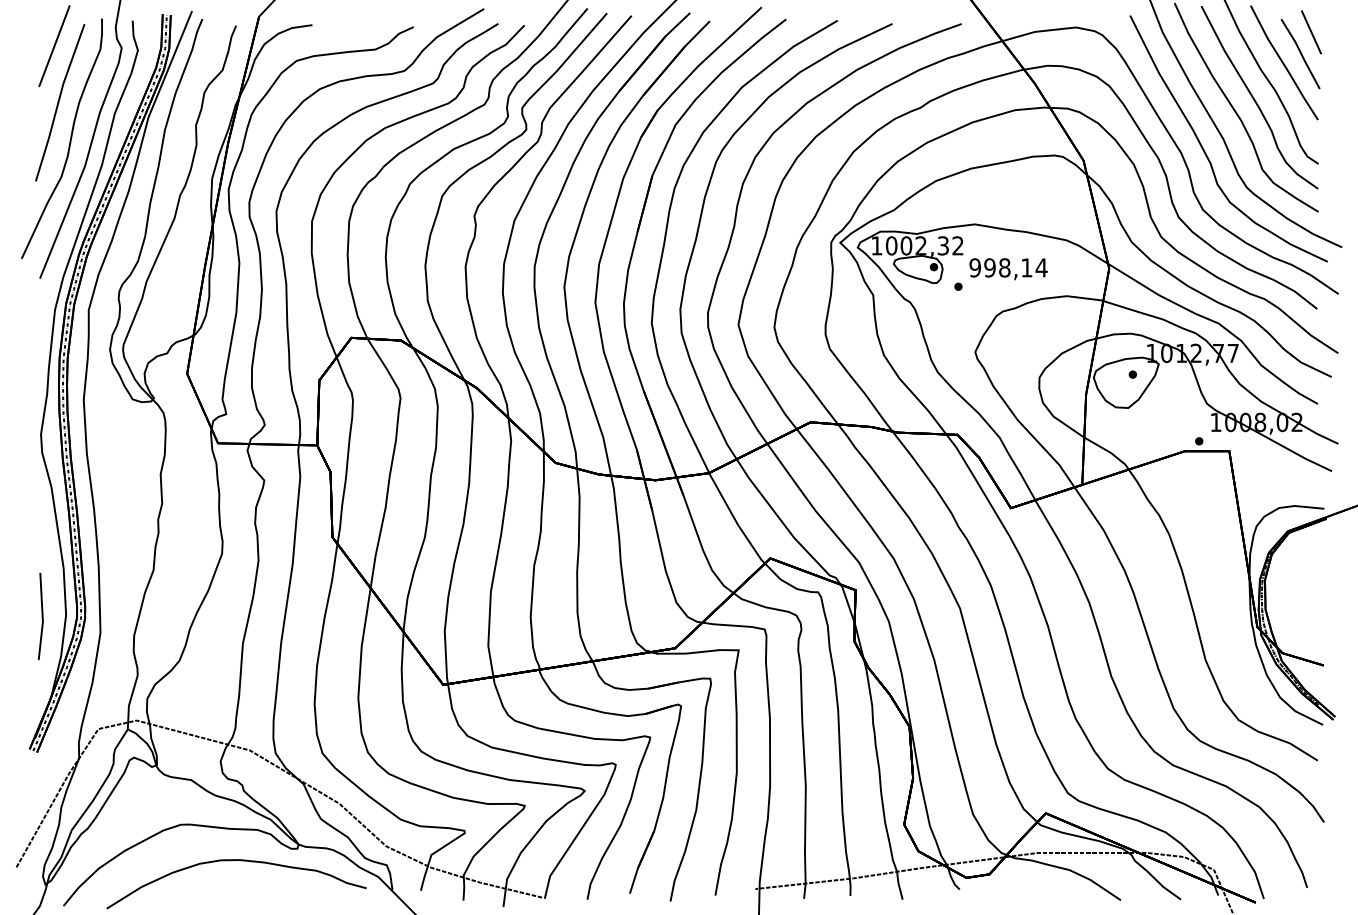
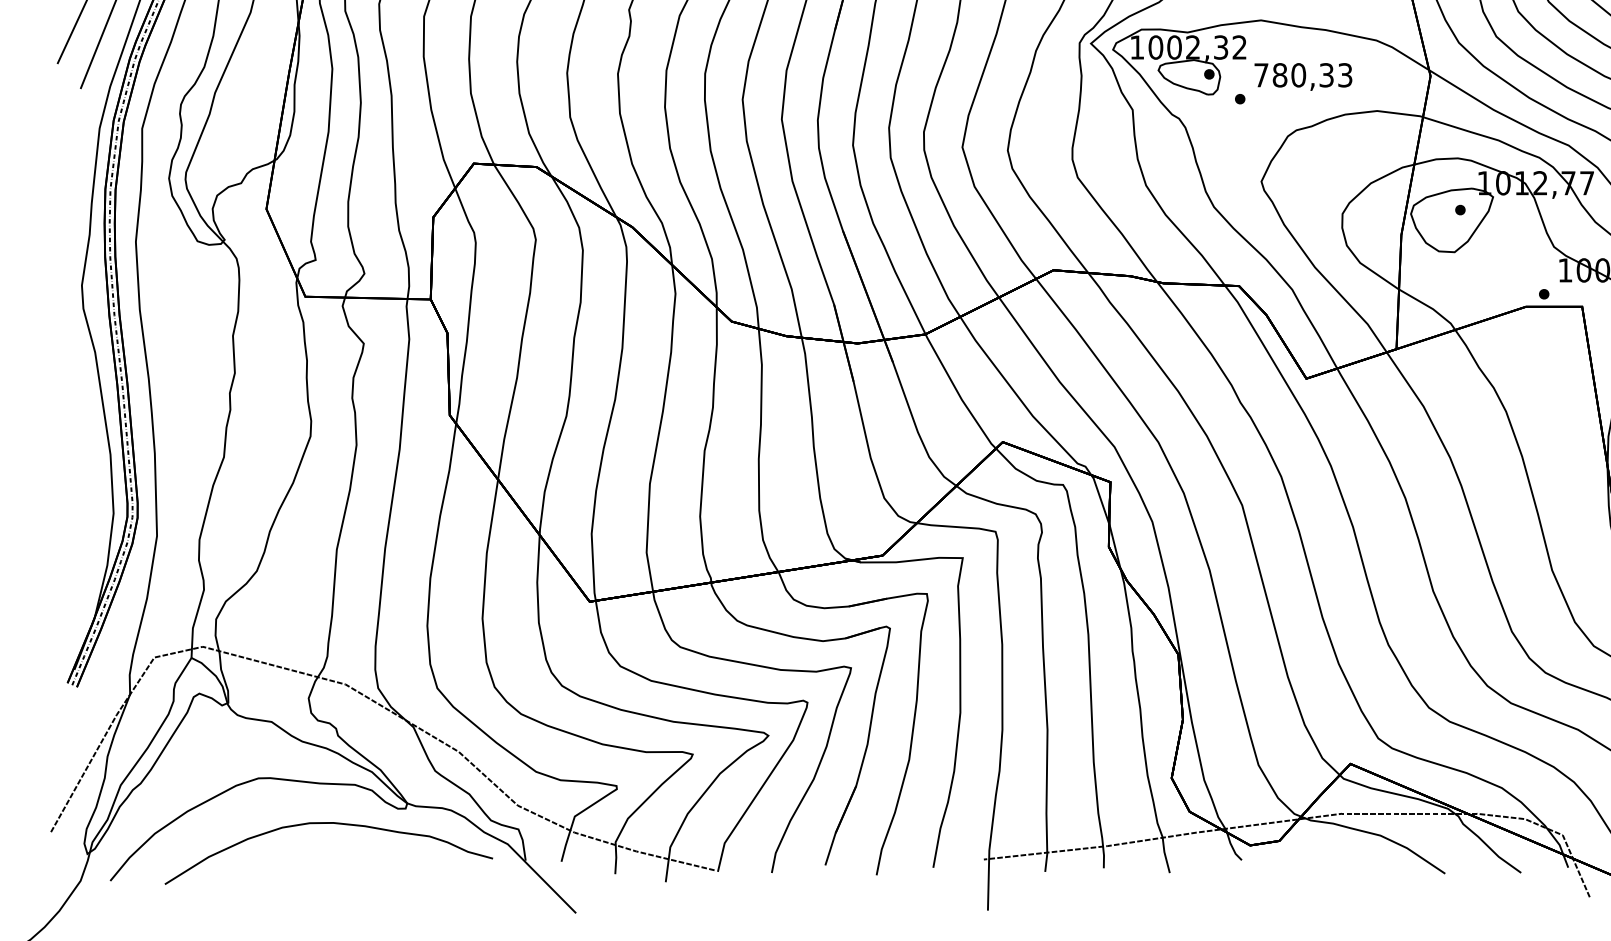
text: (1008, 267) -> (1303, 74), 998,14 -> 780,33
line: (41, 615) -> (82, 514), removed

